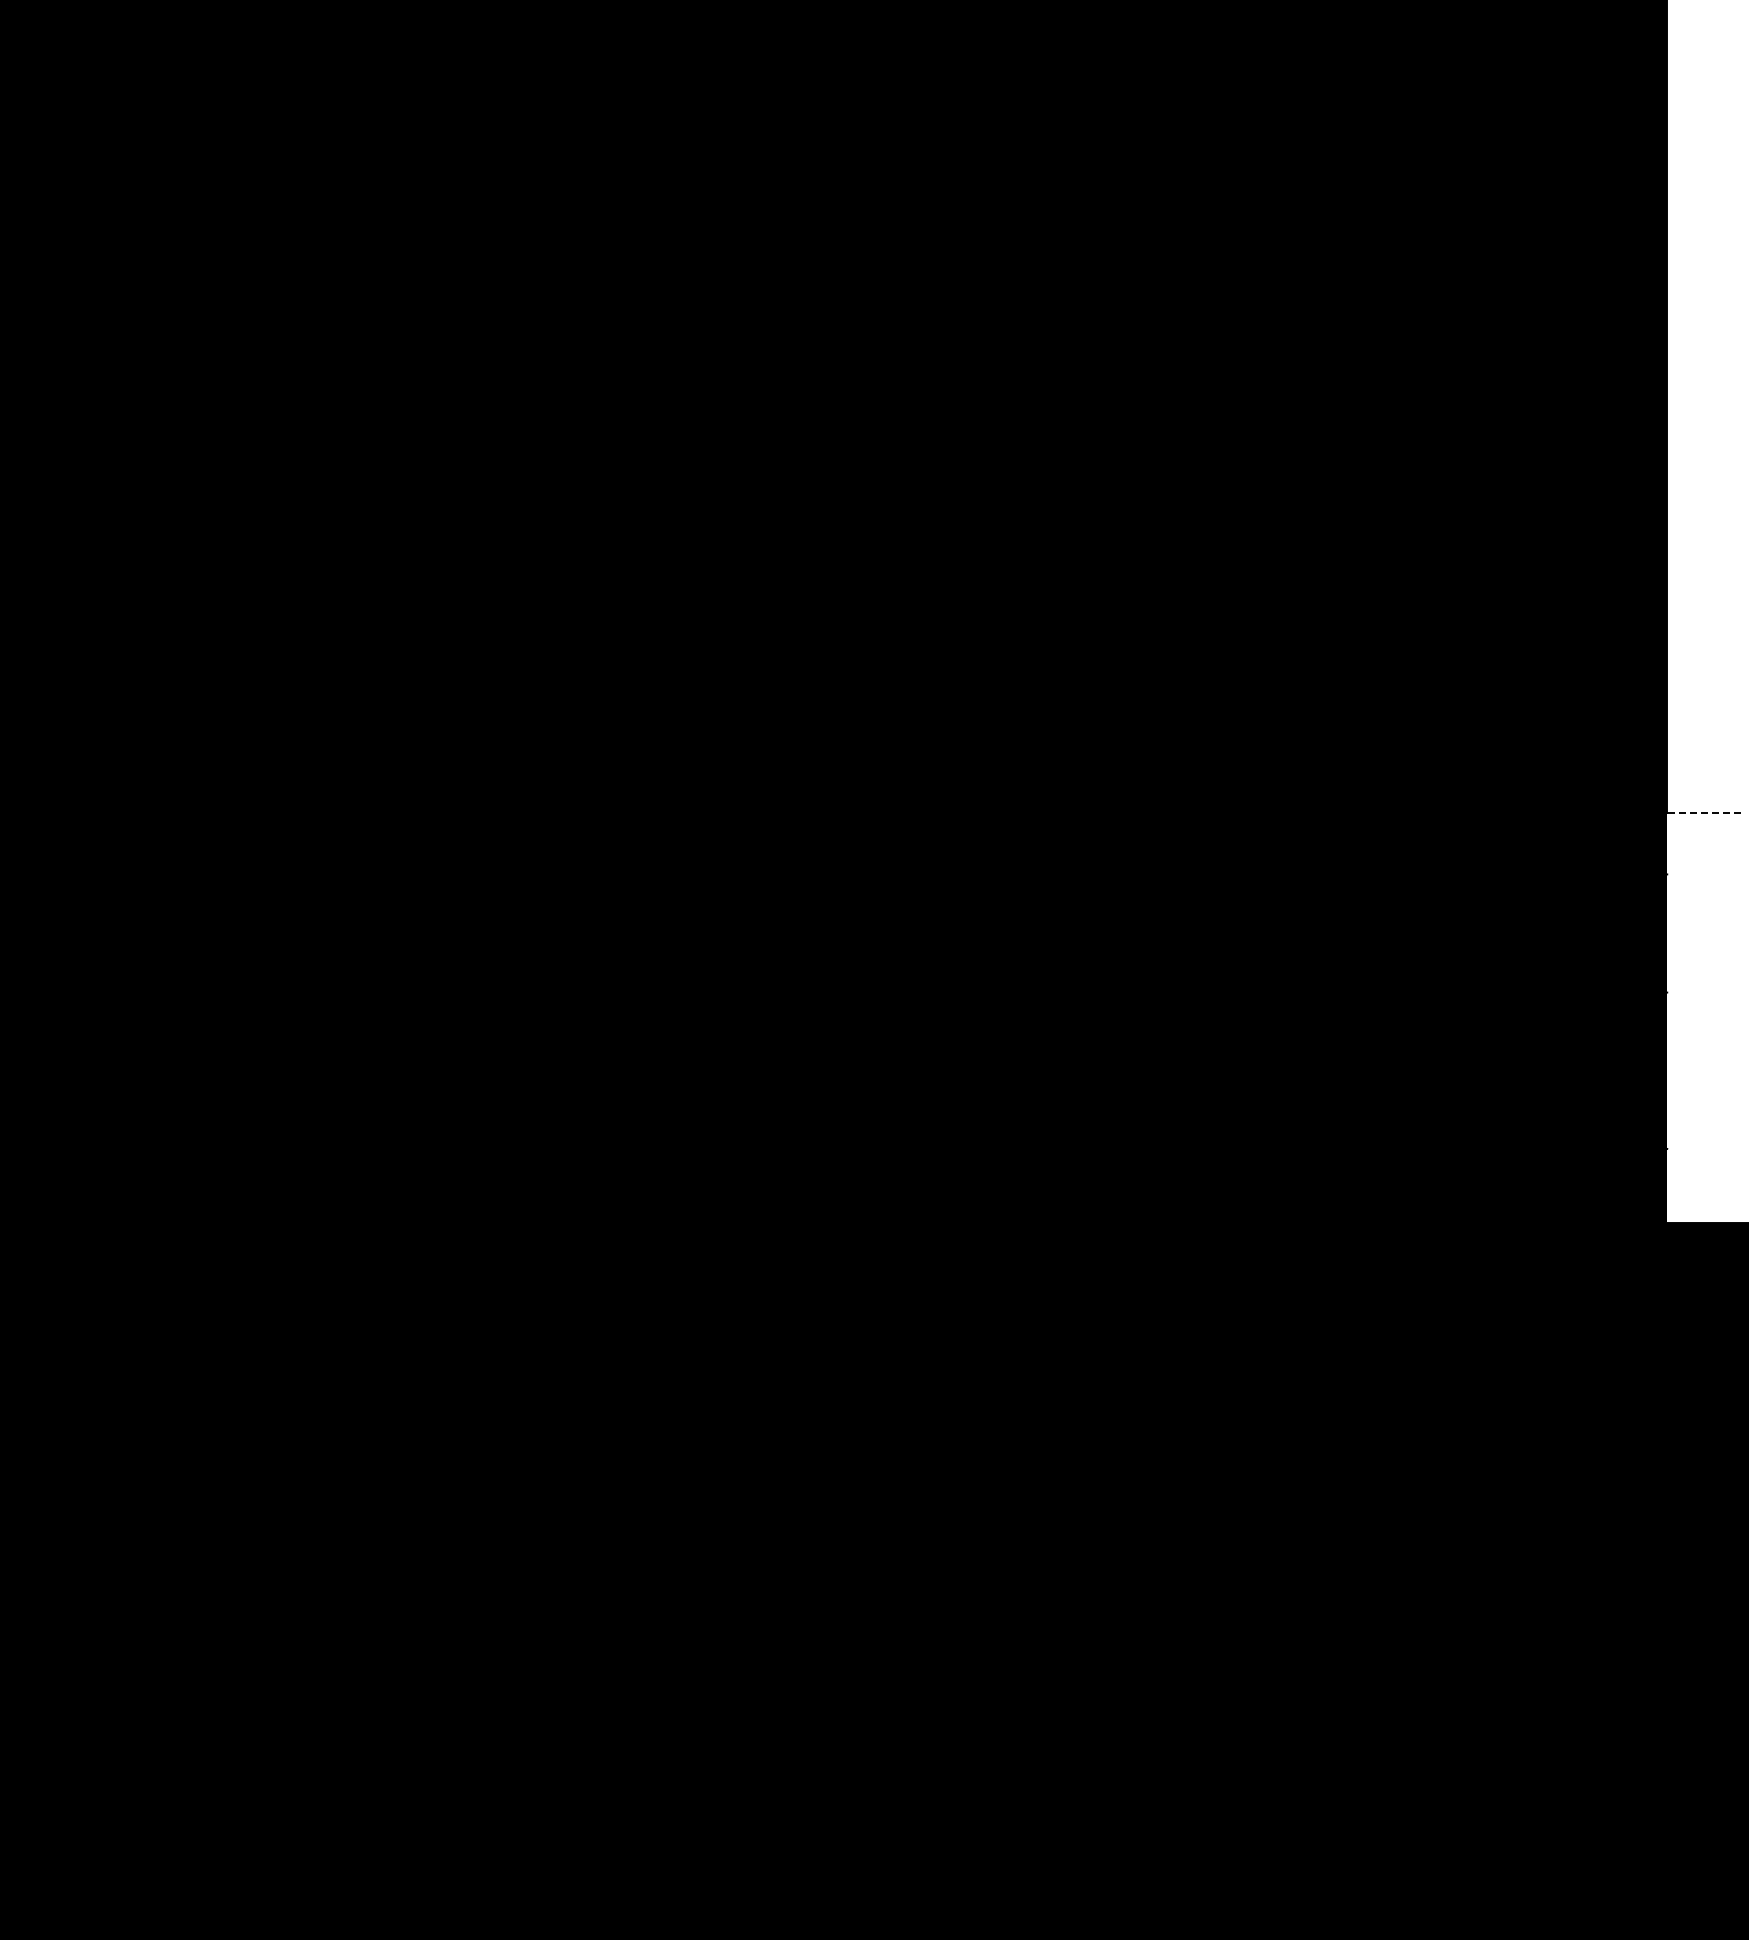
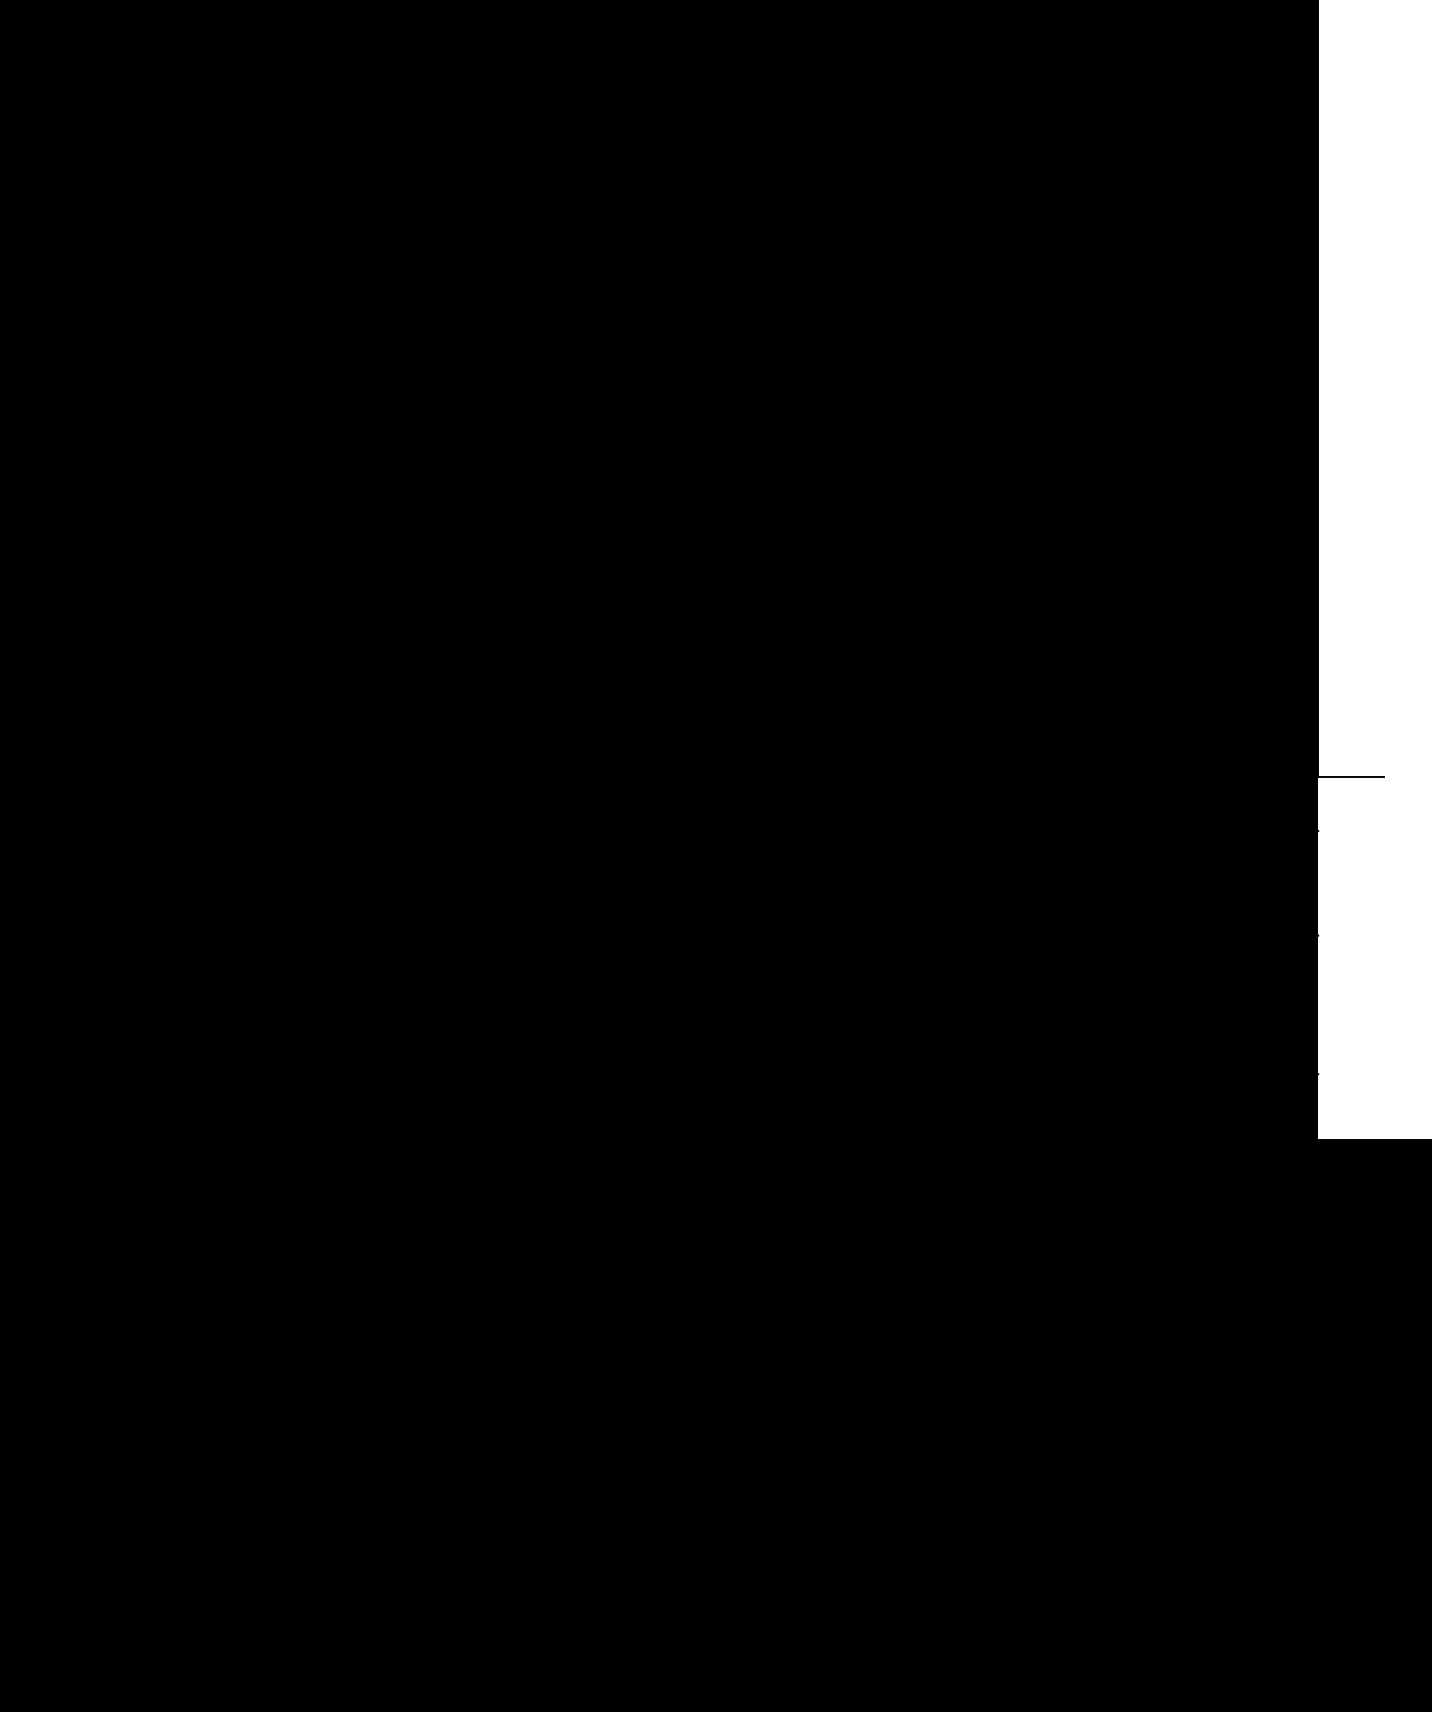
line: (1704, 813) -> (1351, 777), dashed -> solid

